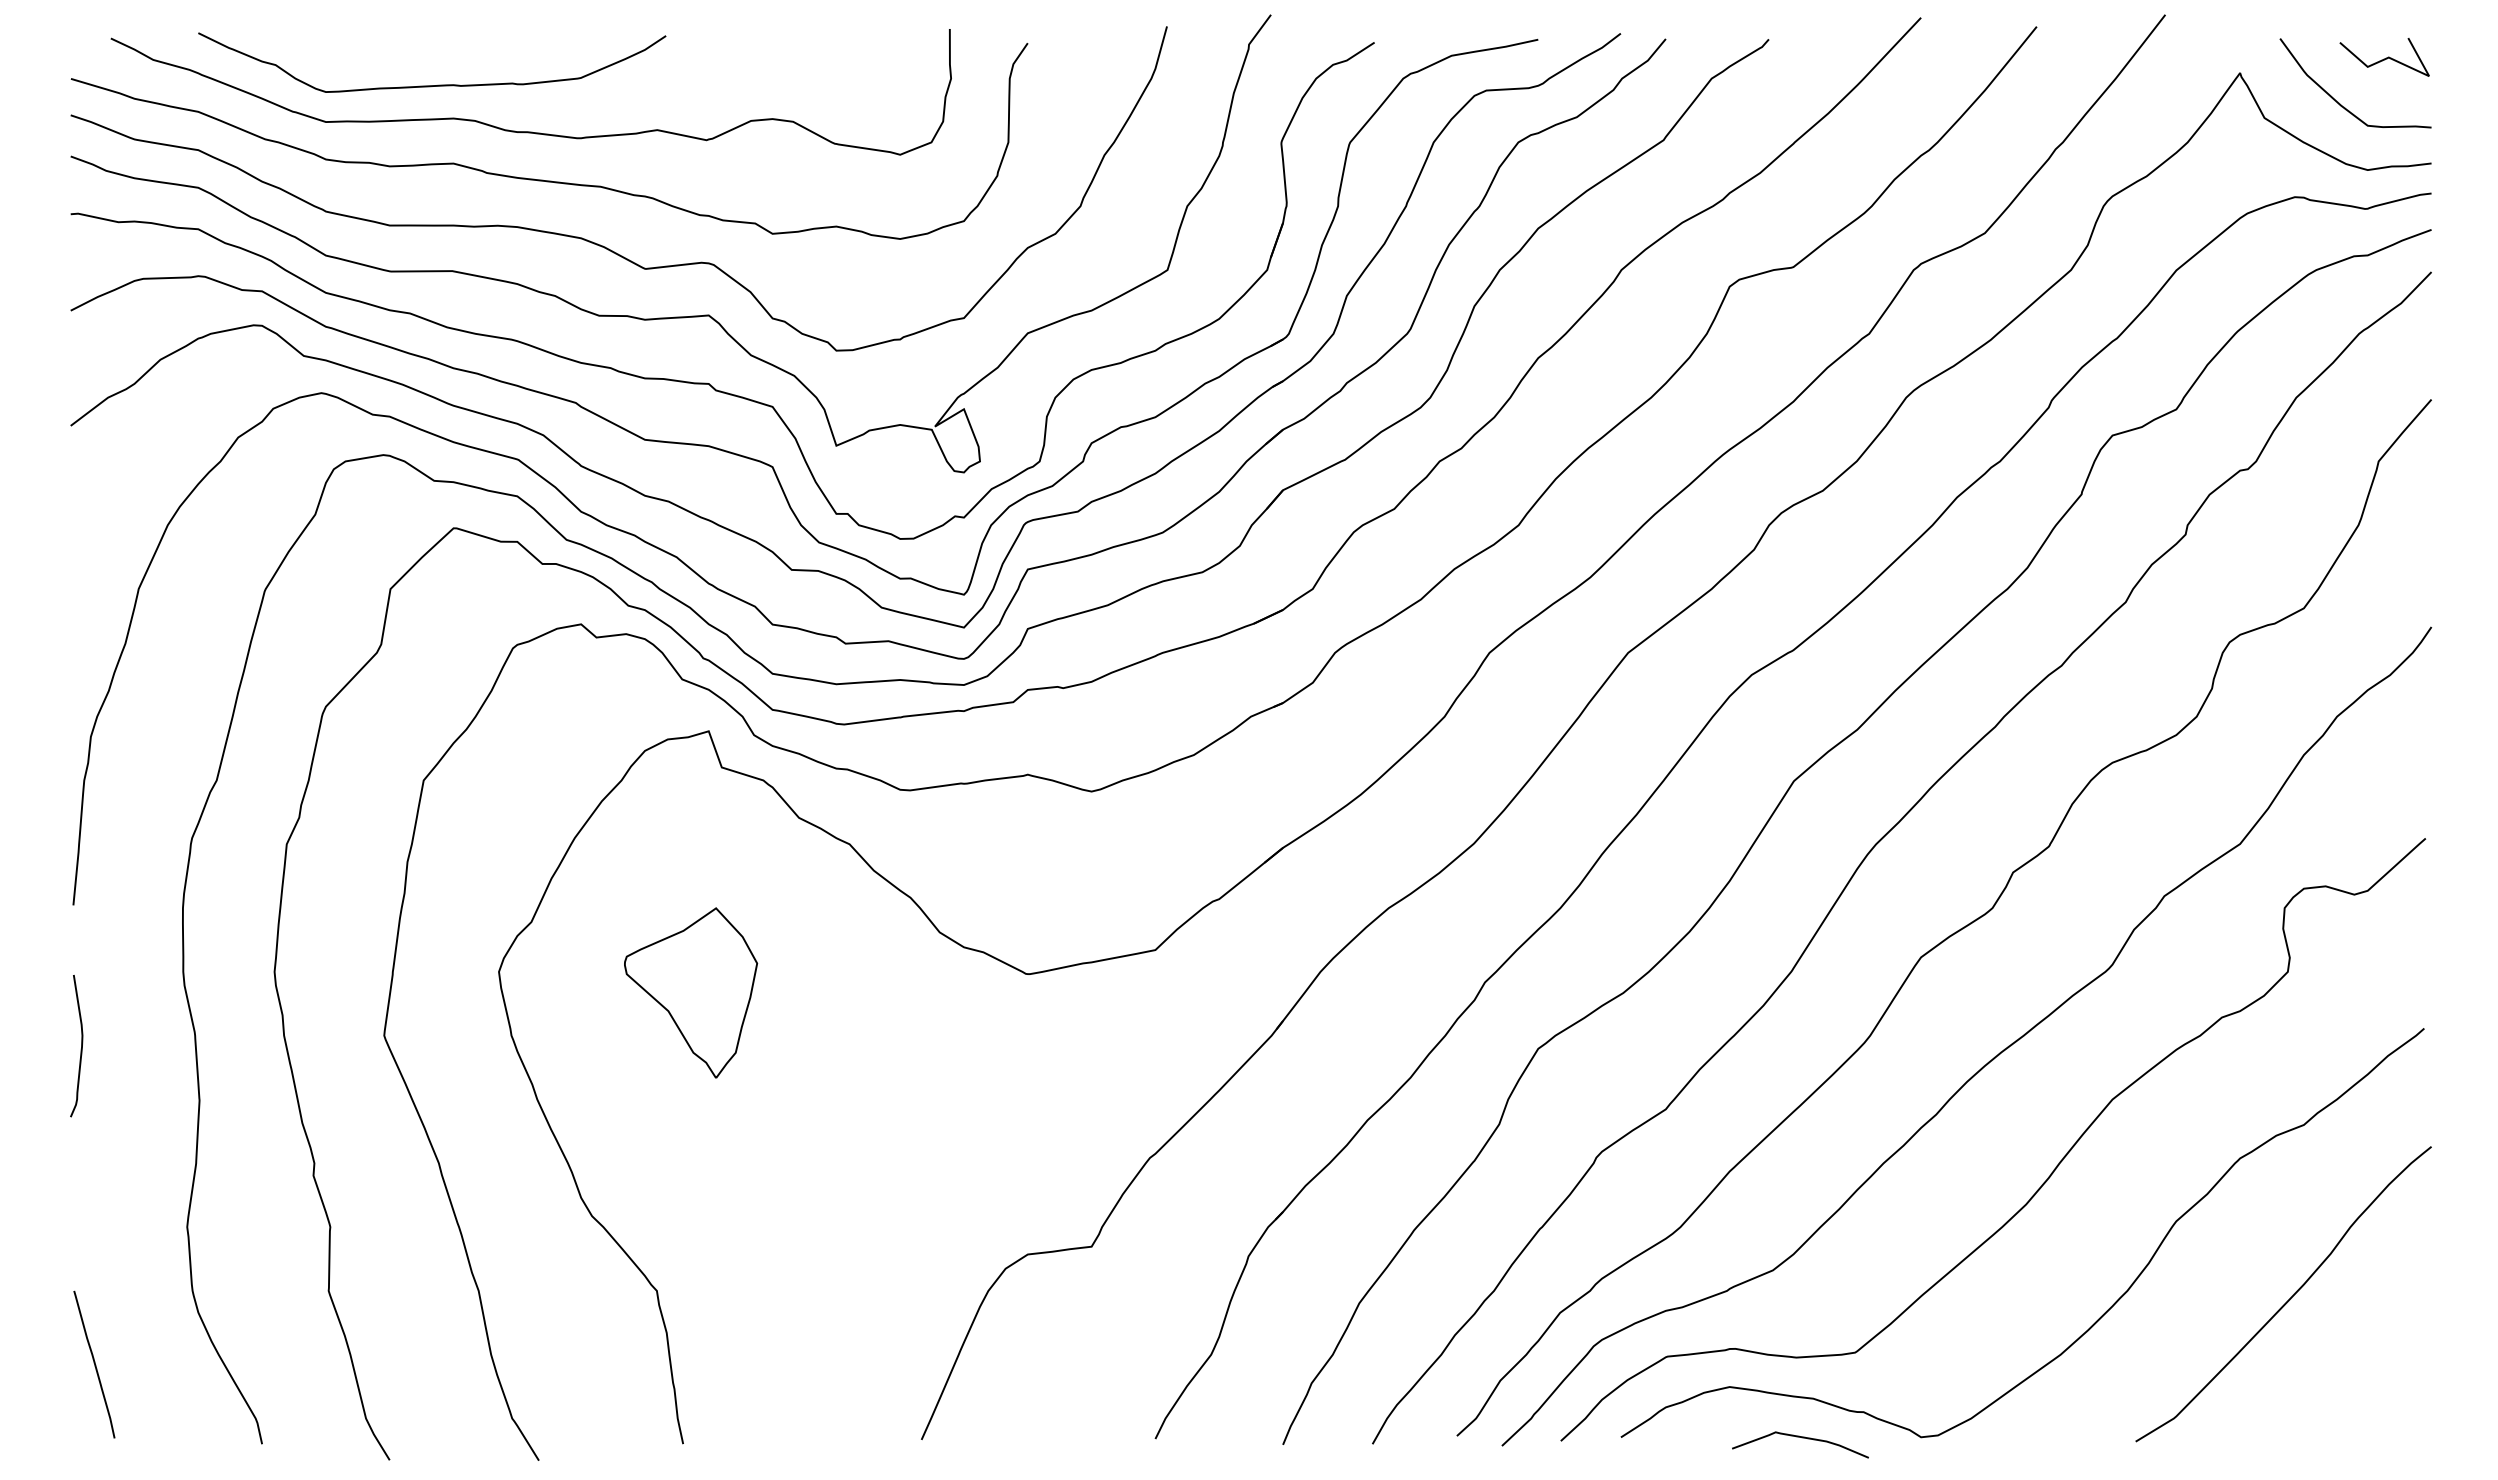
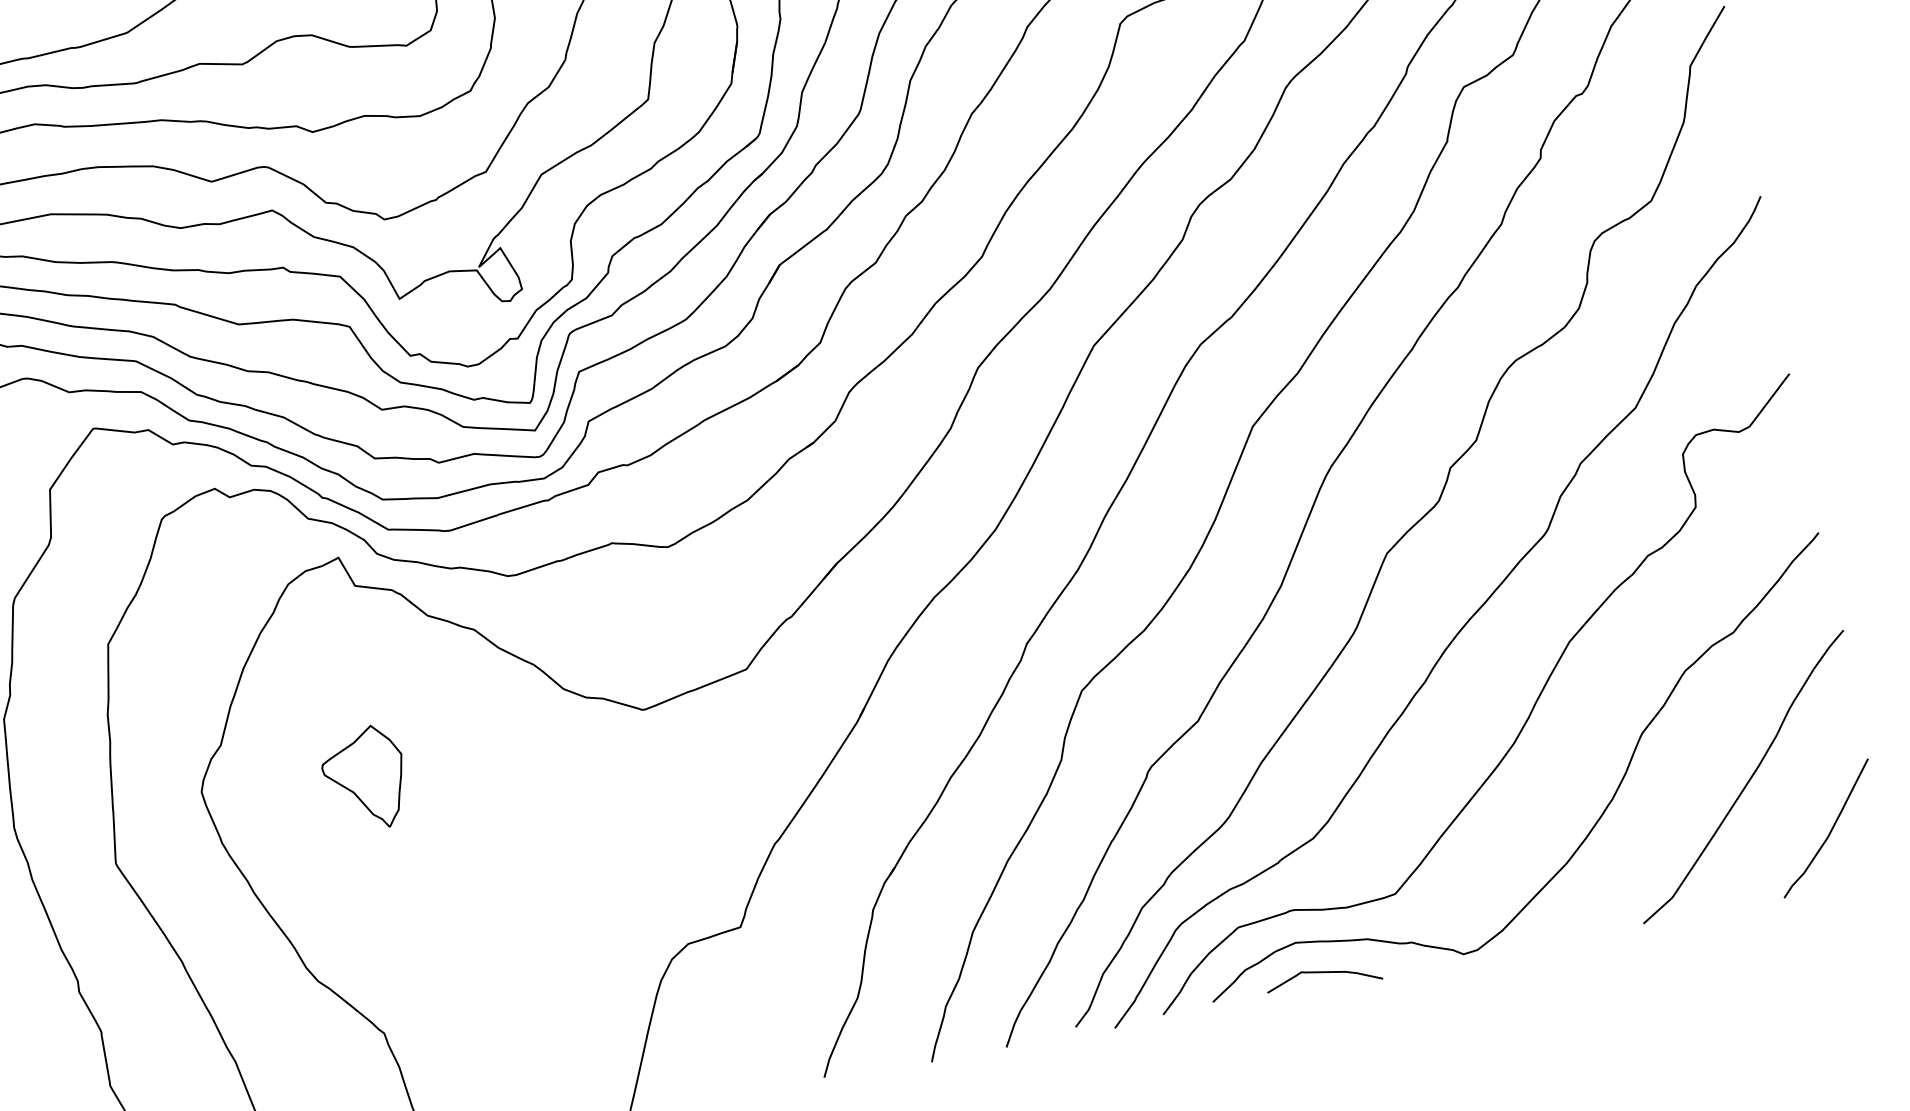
part: (690, 992) -> (364, 778), size x0.71
curve: (2372, 1374) -> (1830, 829), added
curve: (1802, 1438) -> (1324, 973), moved

